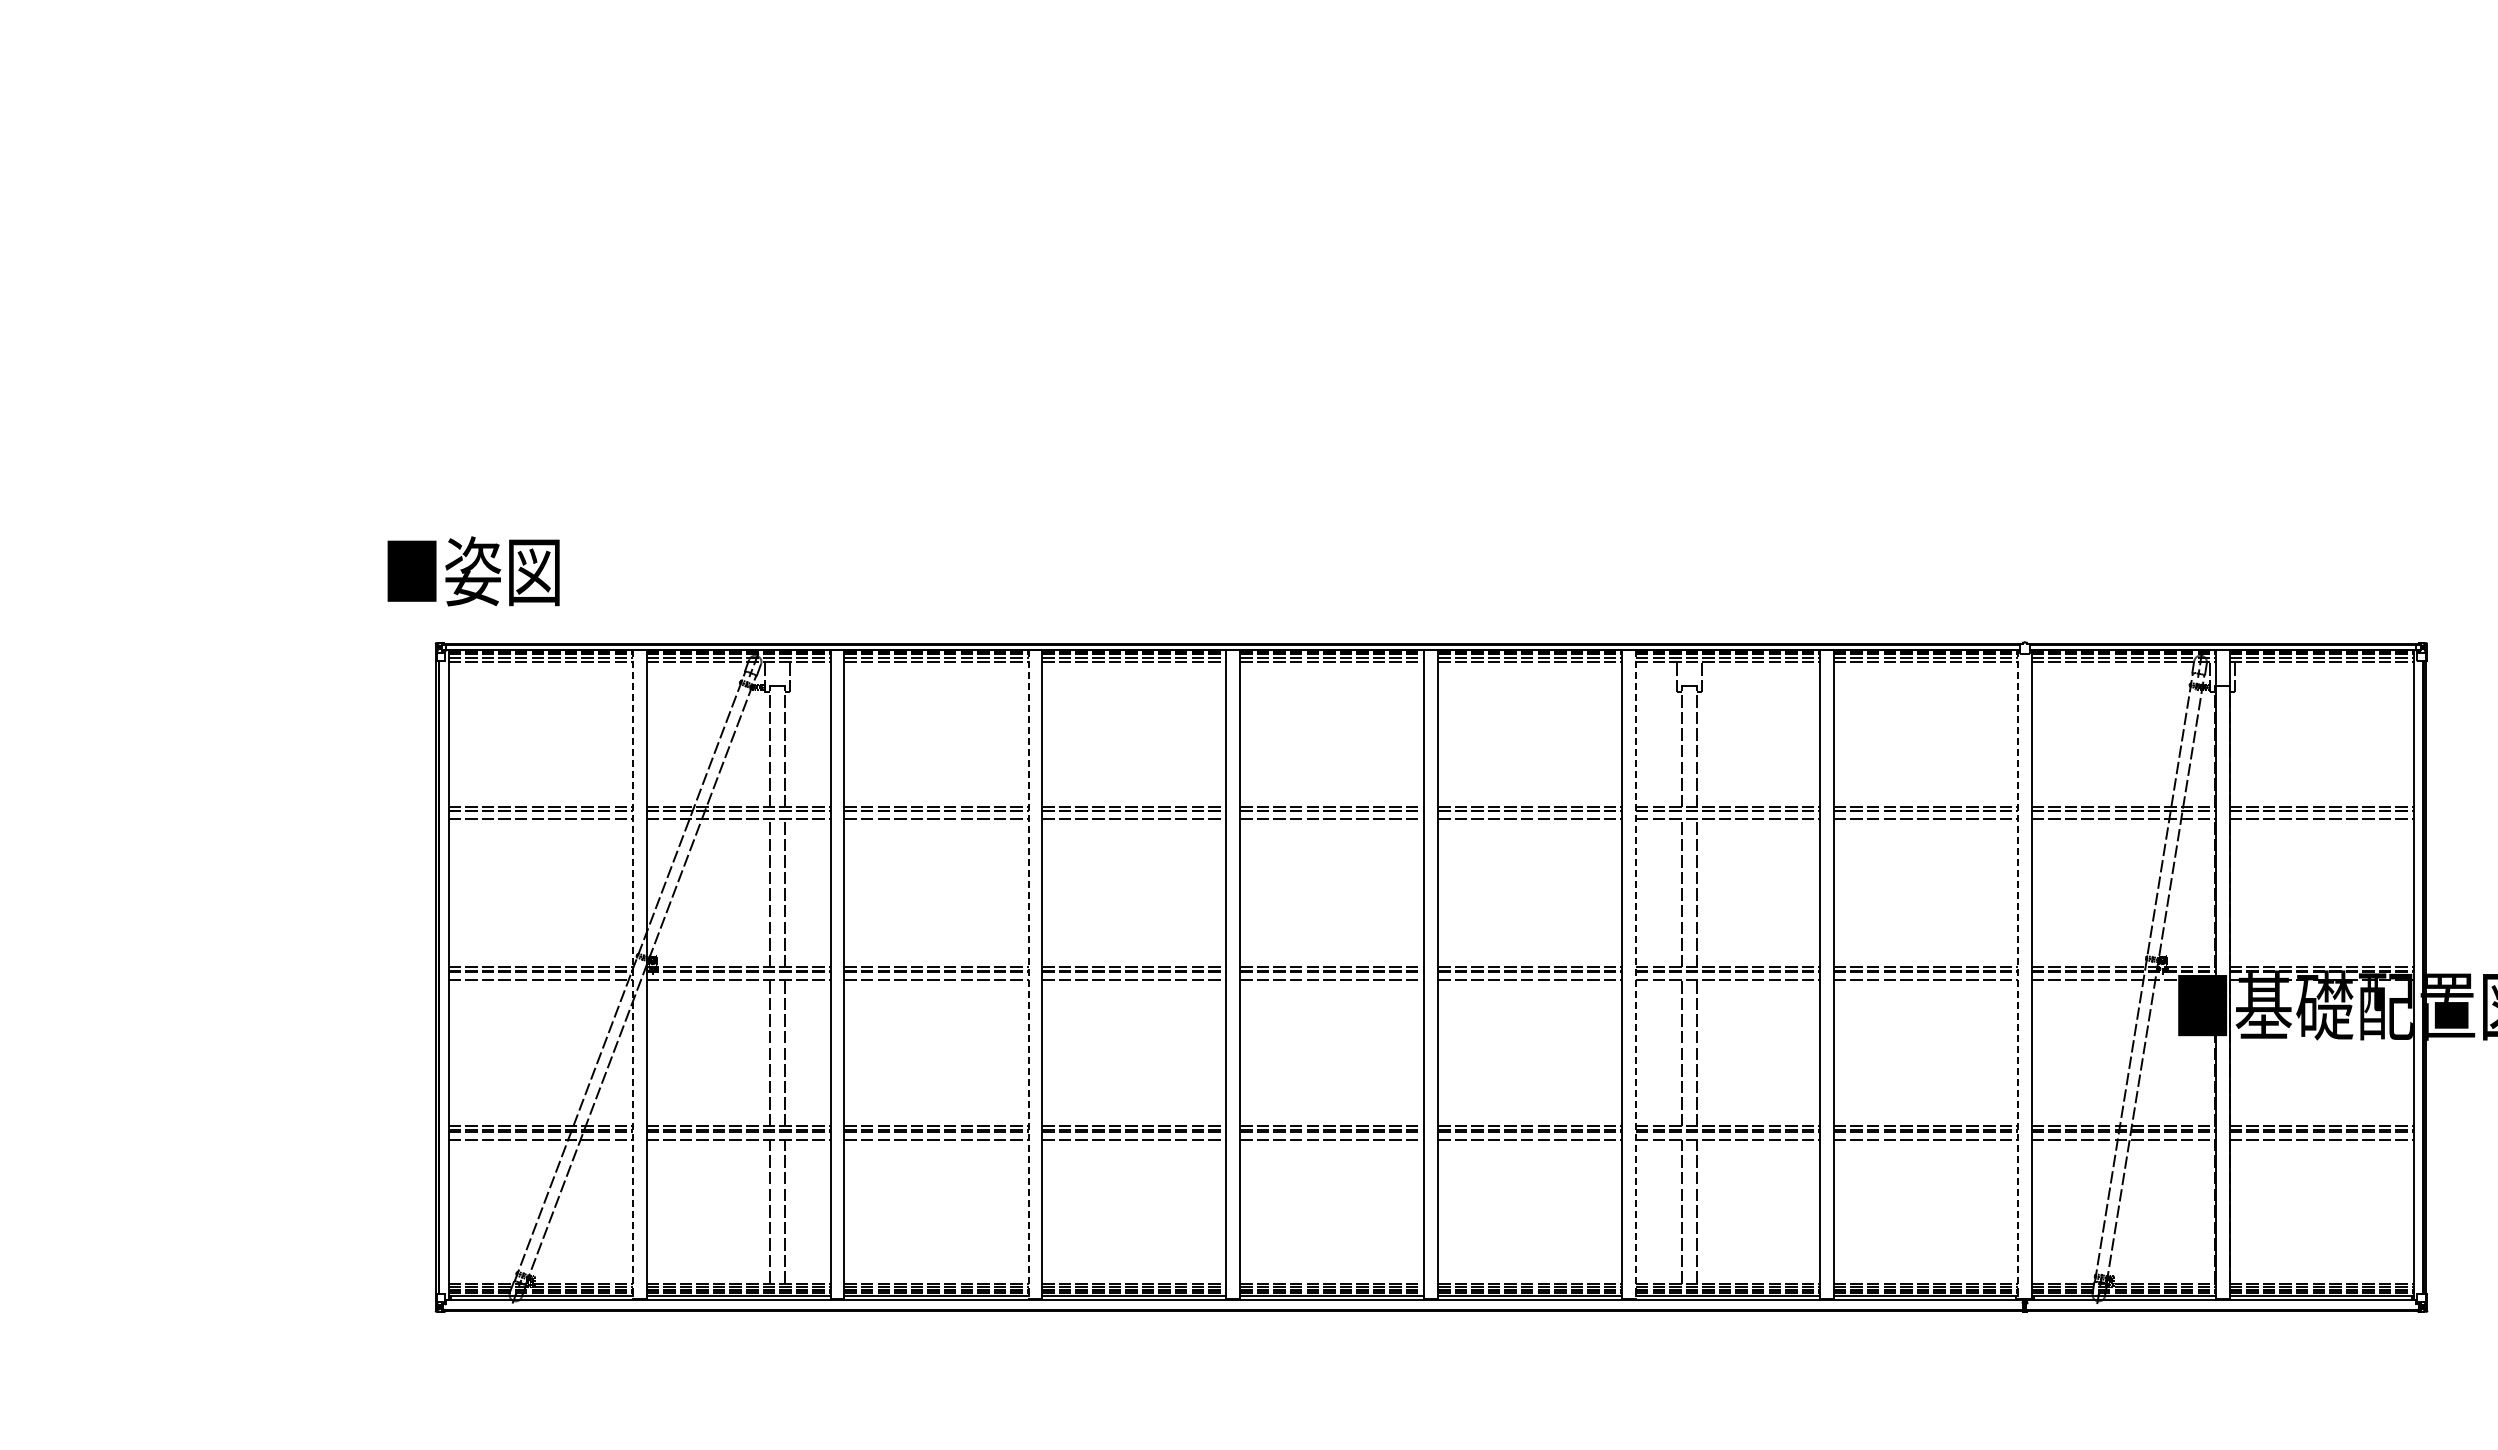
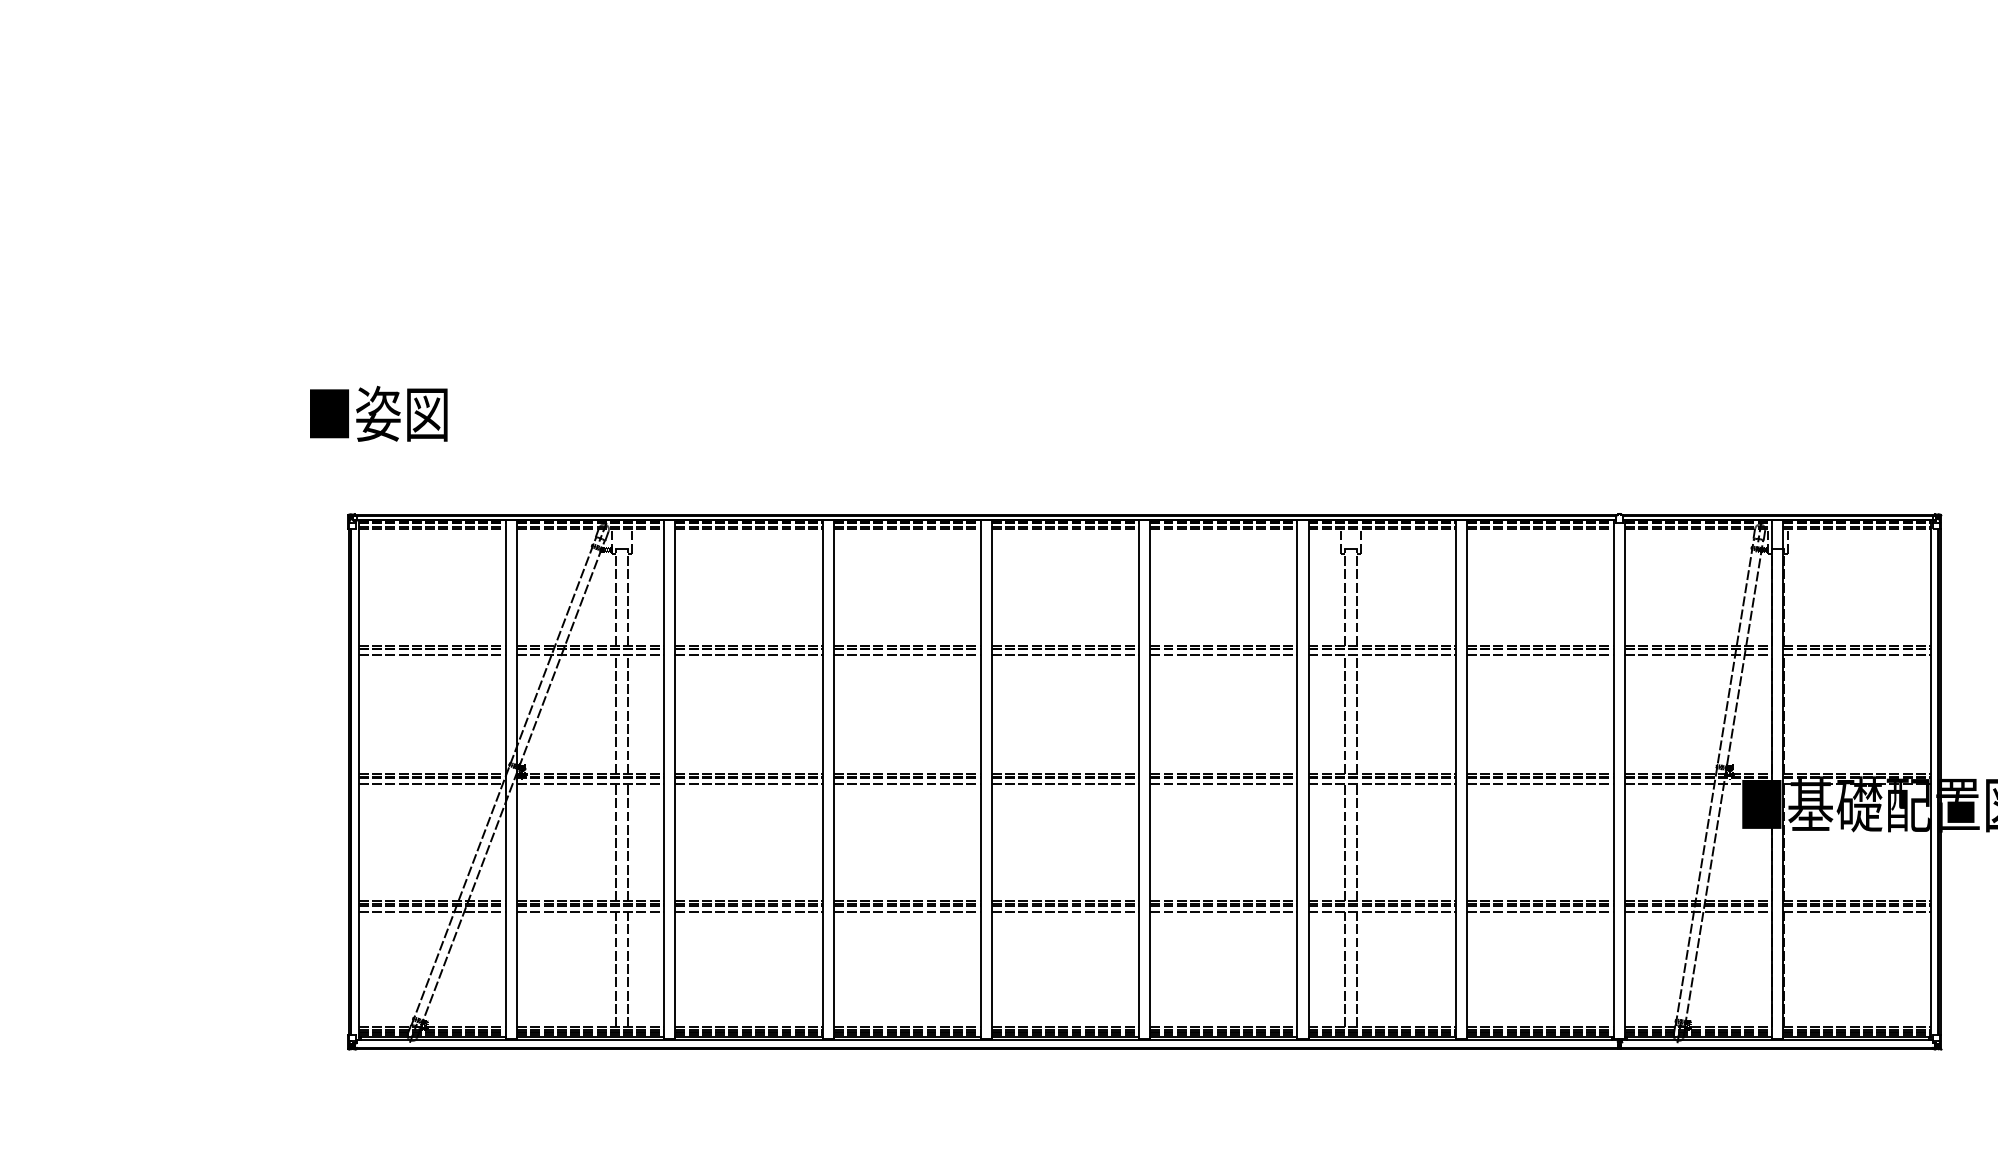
text: (473, 571) -> (378, 414), moved
line: (632, 975) -> (505, 780), dashed -> solid
line: (1028, 975) -> (822, 780), dashed -> solid
line: (1635, 975) -> (1308, 780), dashed -> solid
line: (2017, 975) -> (1613, 780), dashed -> solid

